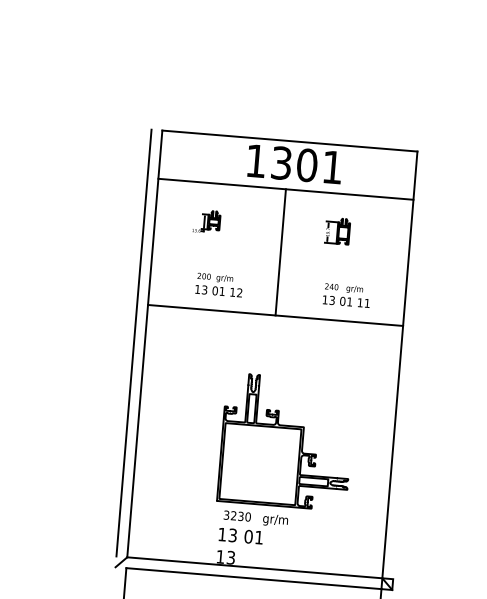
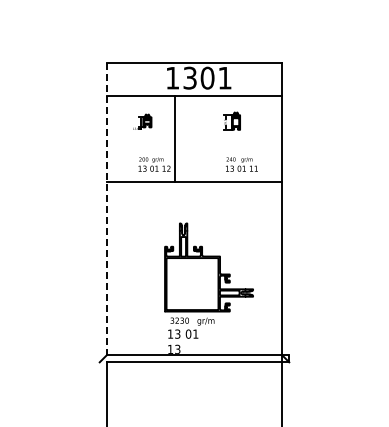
line: (280, 251) -> (174, 138), moved
line: (133, 342) -> (99, 208), removed
line: (145, 345) -> (107, 209), solid -> dashed

